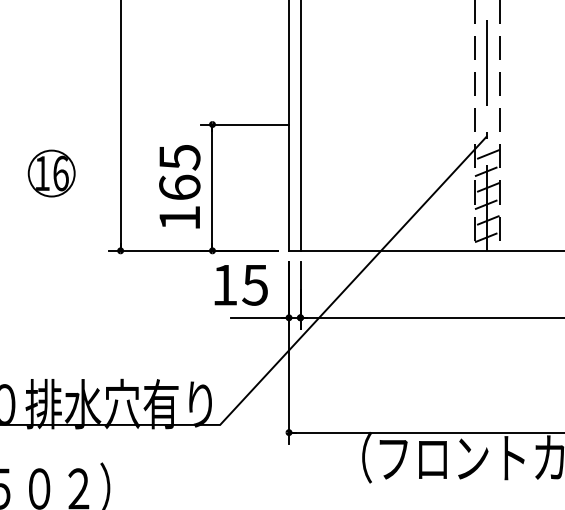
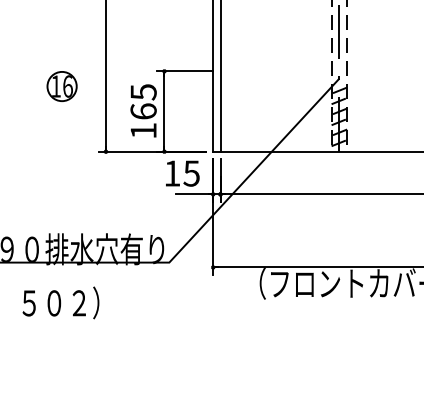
part: (50, 173) -> (61, 86), moved

